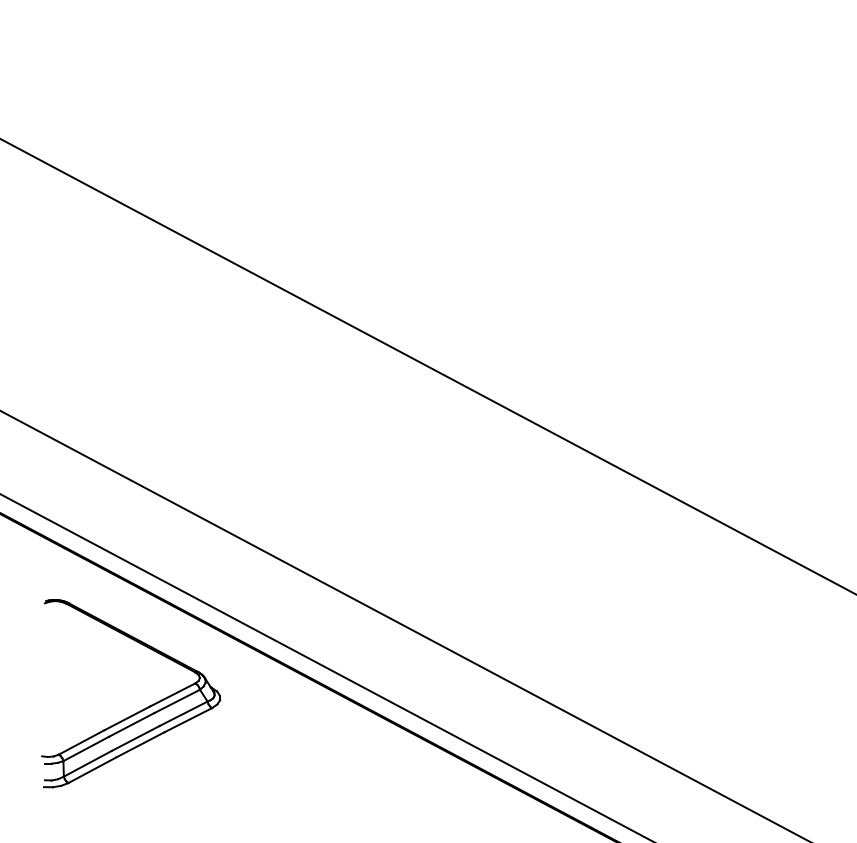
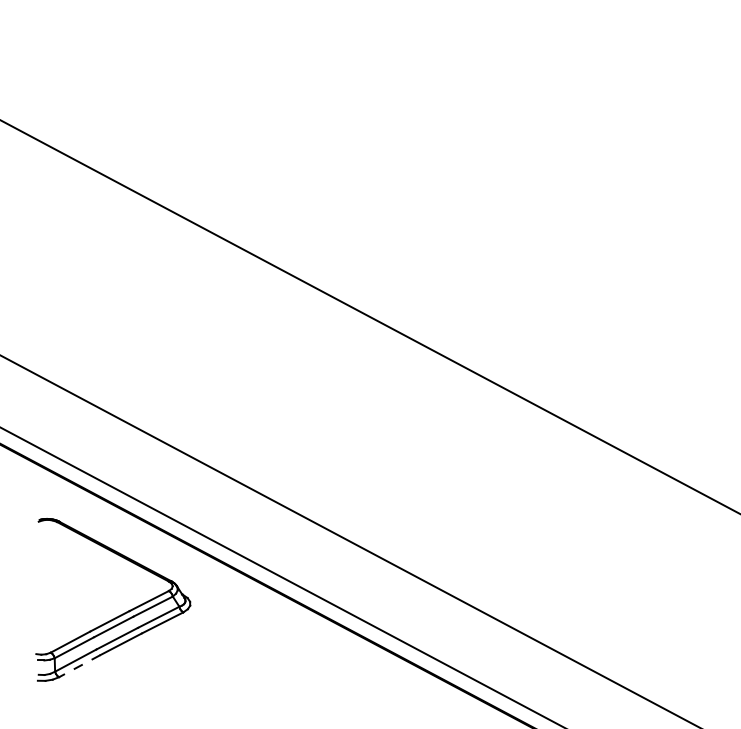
line: (92, 770) -> (79, 666), solid -> dashed

